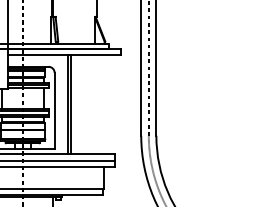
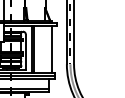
line: (108, 102) -> (51, 48), added

